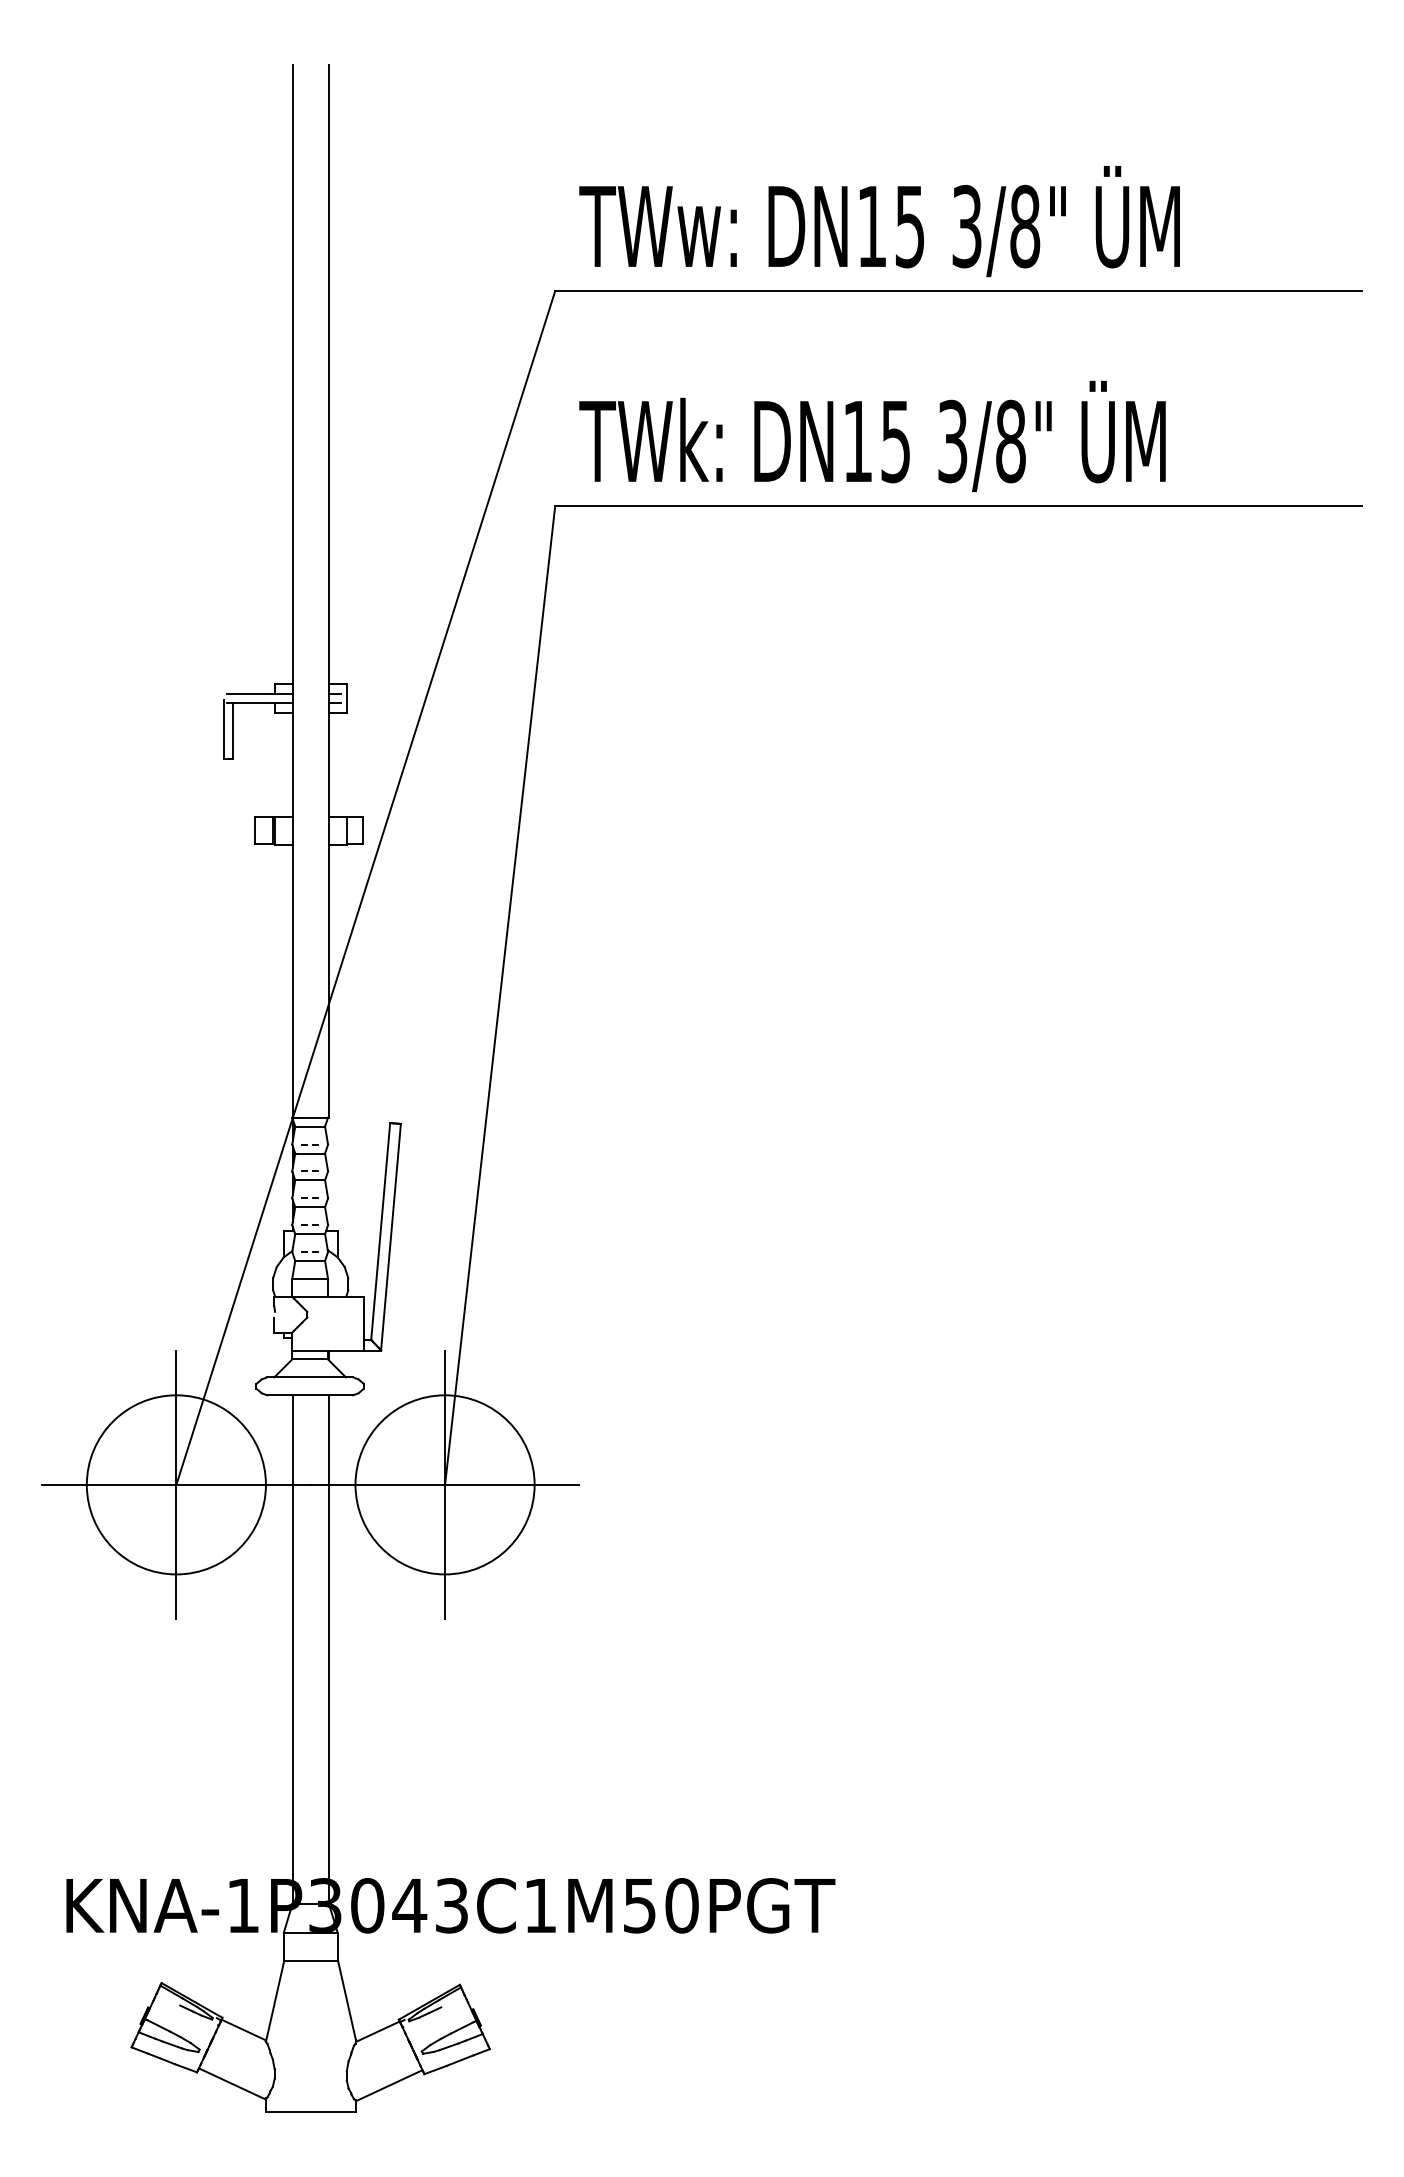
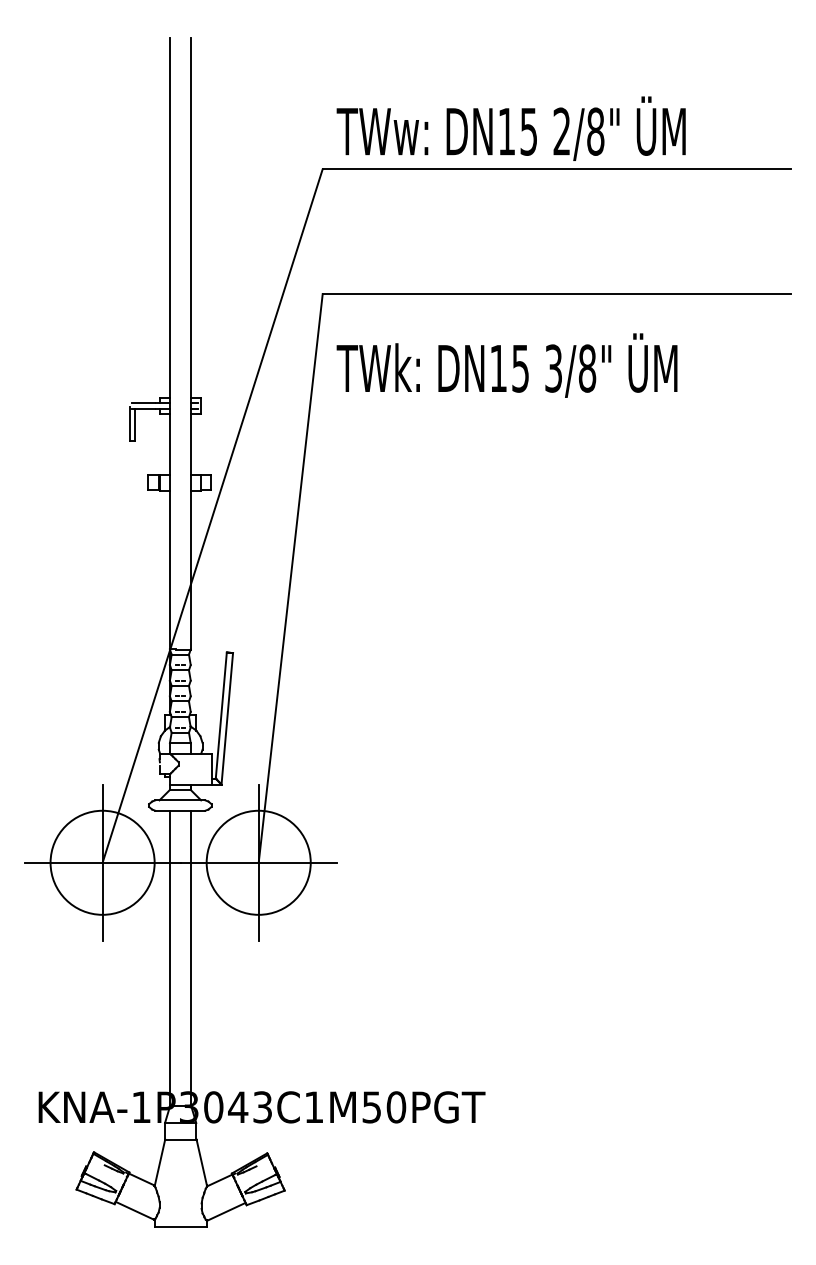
text: (966, 226) -> (561, 131), 3/8" -> 2/8"
text: (871, 436) -> (506, 365), moved

